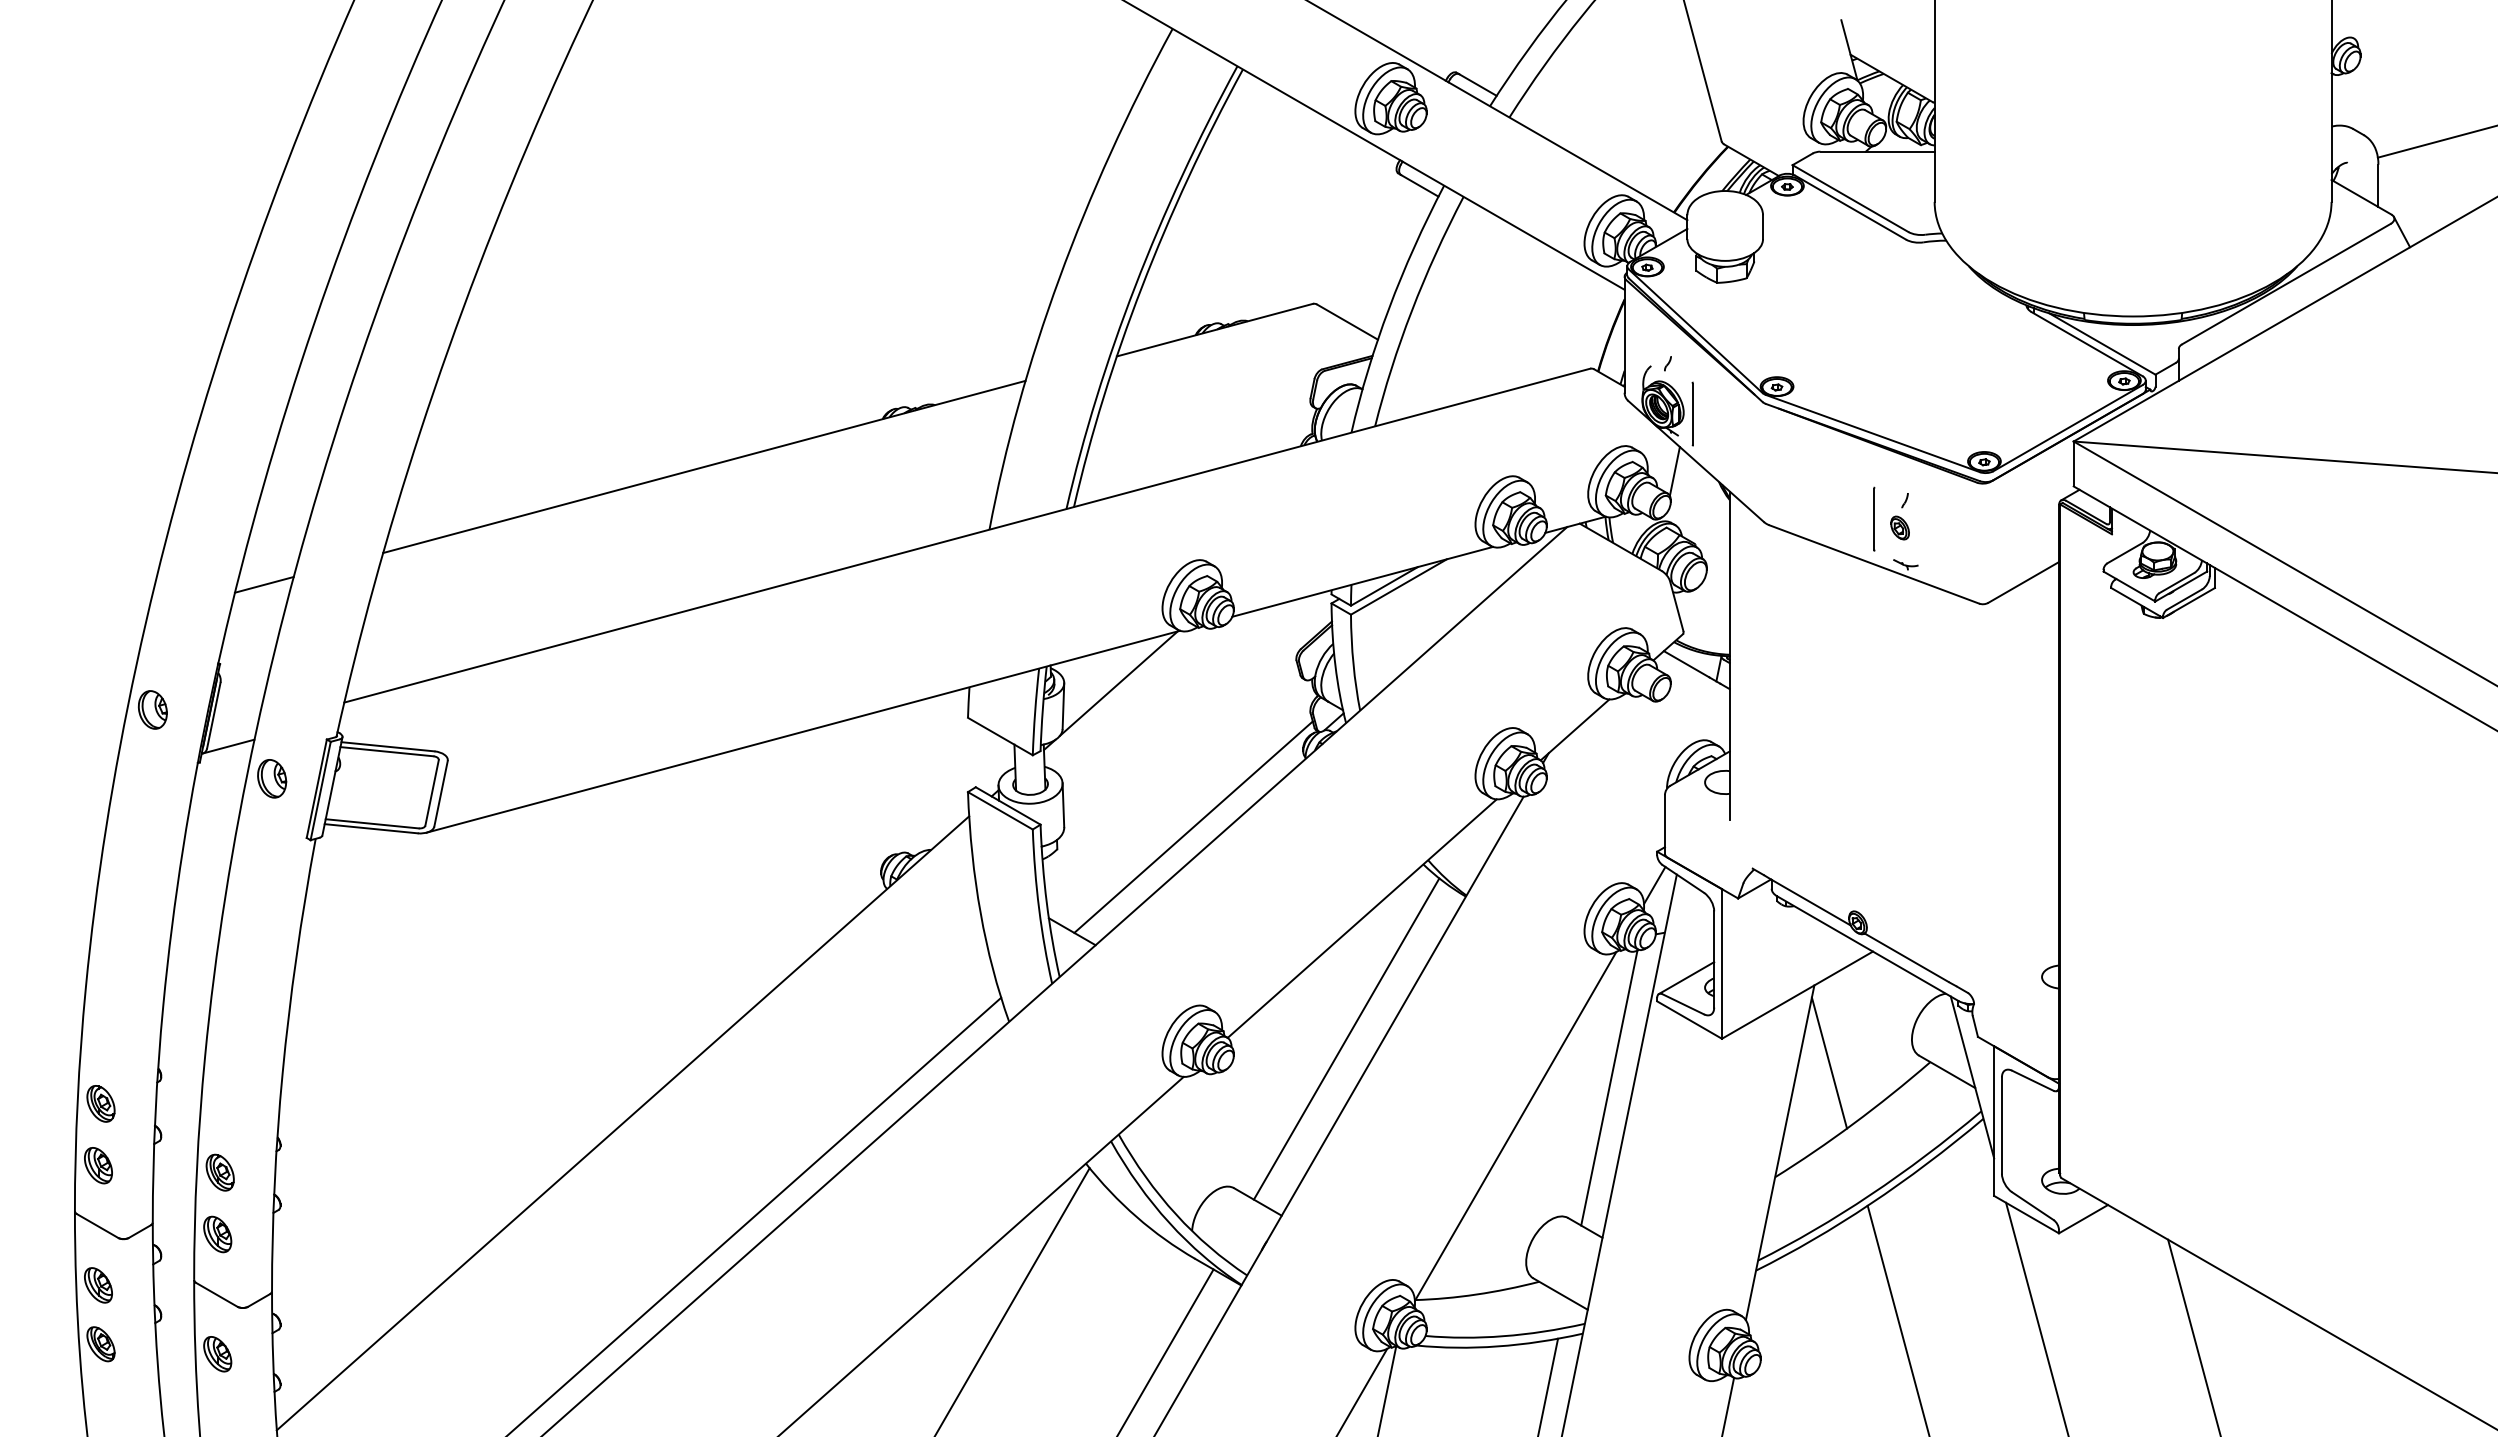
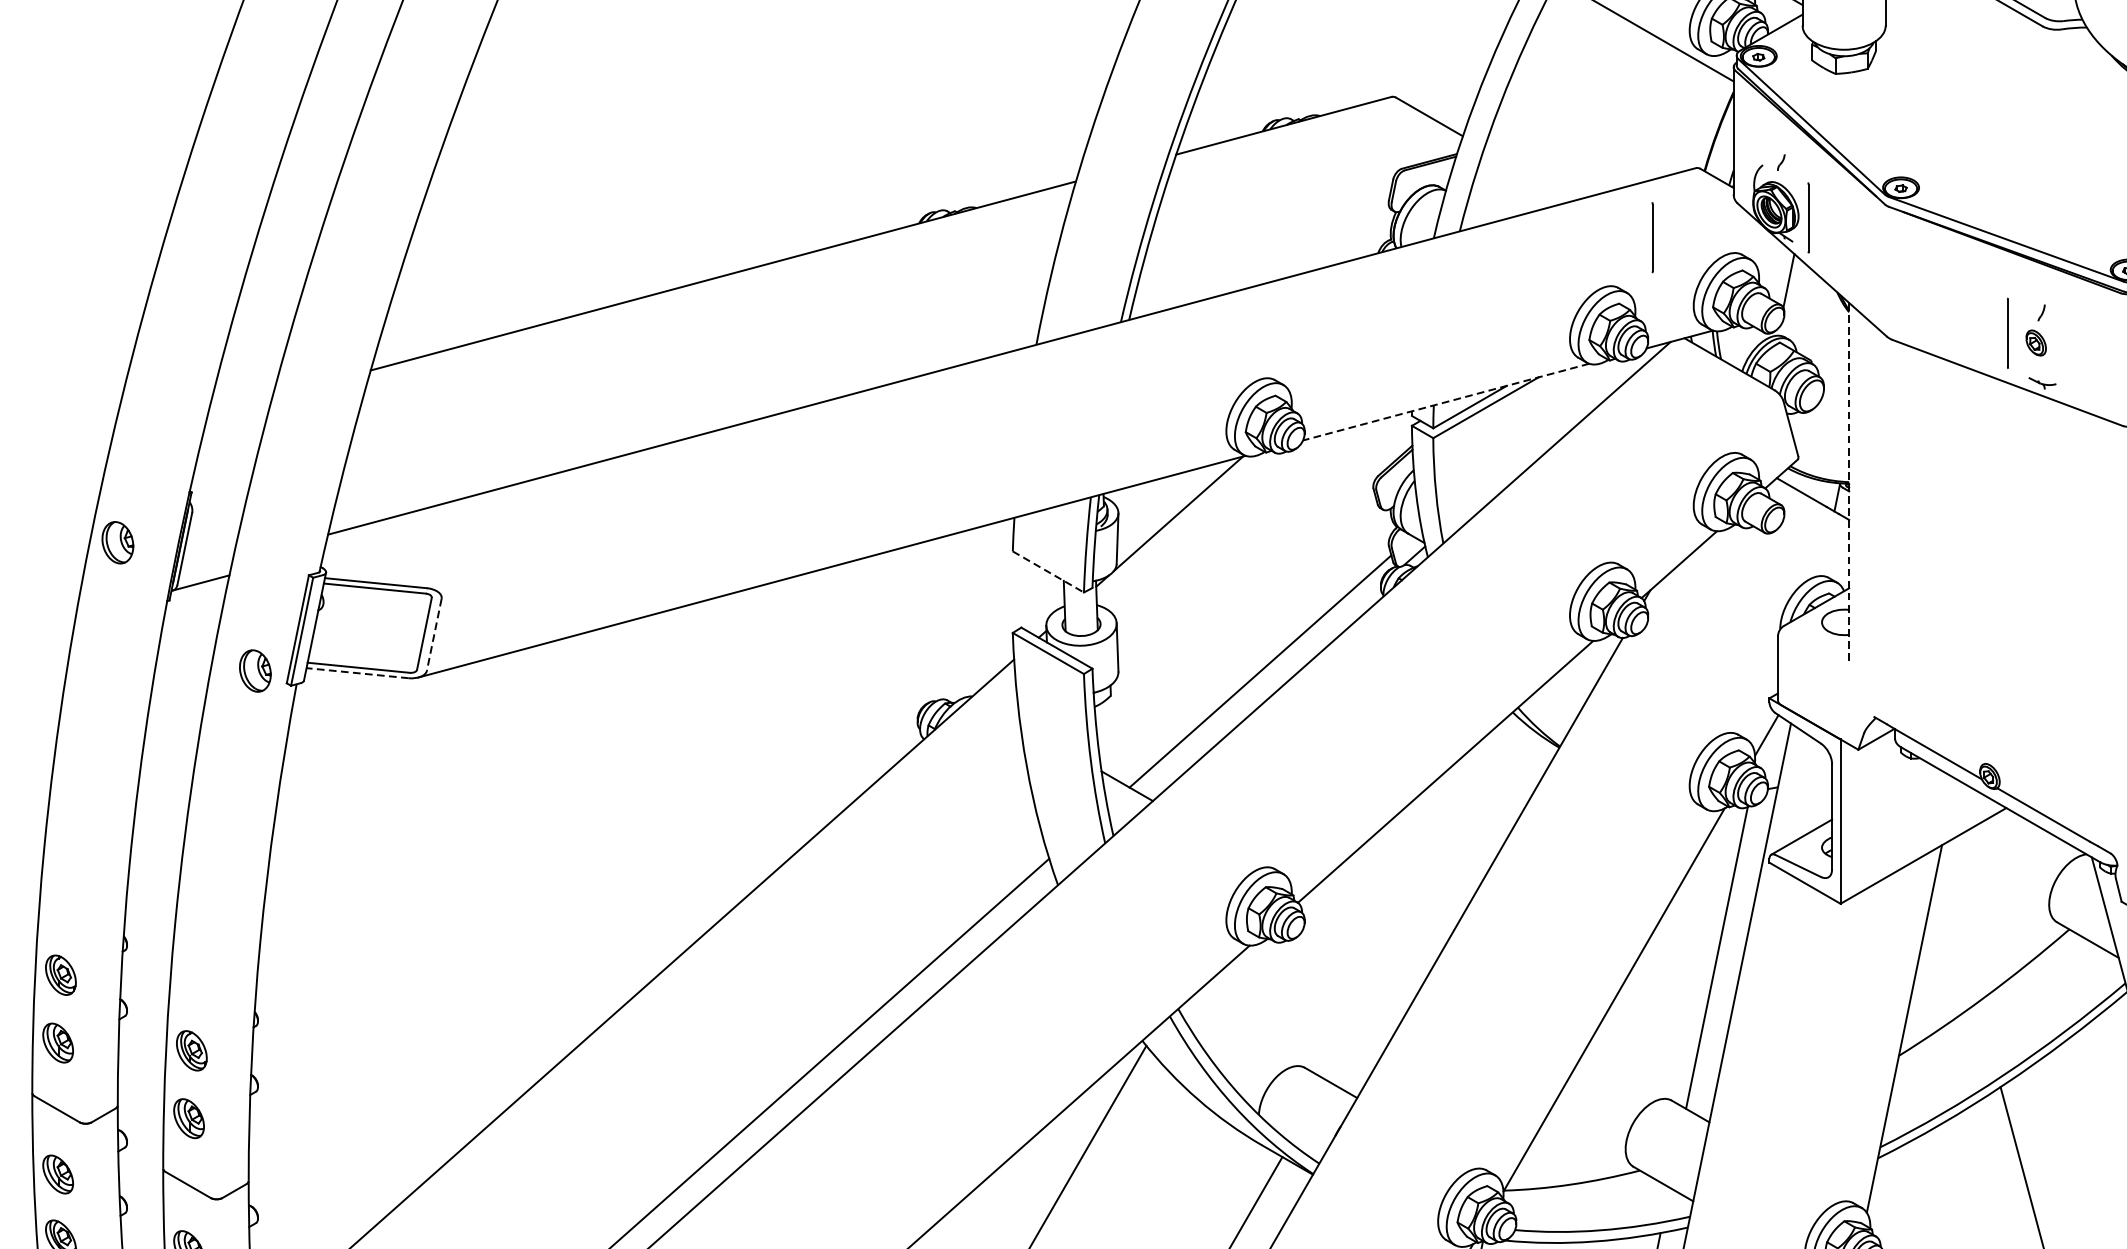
line: (1550, 431) -> (1652, 237), added
line: (1362, 581) -> (1445, 401), solid -> dashed
line: (263, 584) -> (239, 405), removed
line: (1729, 656) -> (1848, 484), solid -> dashed
line: (1000, 736) -> (1048, 571), solid -> dashed
part: (272, 778) -> (255, 670), moved
line: (440, 794) -> (433, 635), solid -> dashed
line: (371, 828) -> (357, 672), solid -> dashed
line: (1346, 1038) -> (1428, 903), removed
line: (1829, 1062) -> (1958, 929), removed

